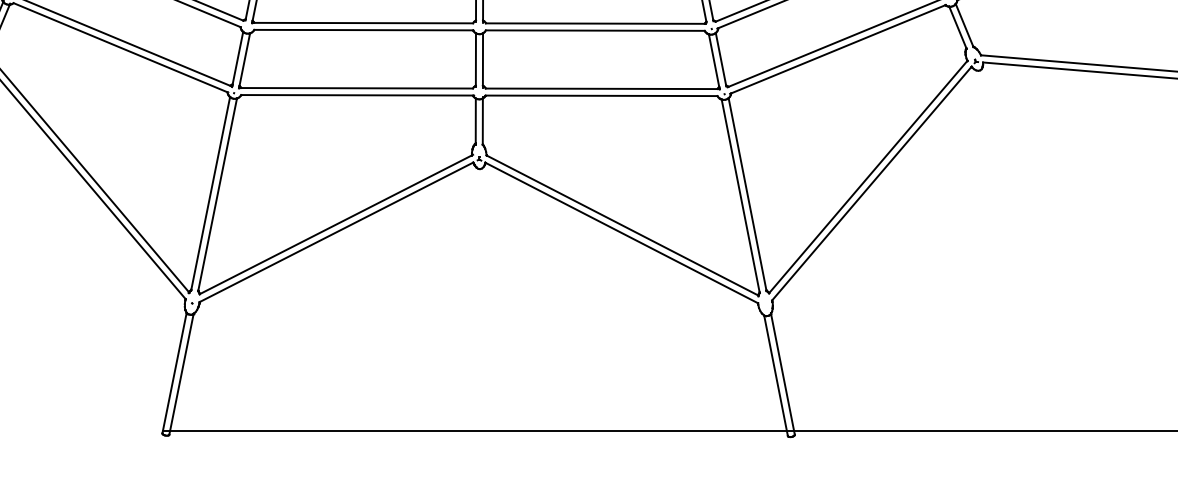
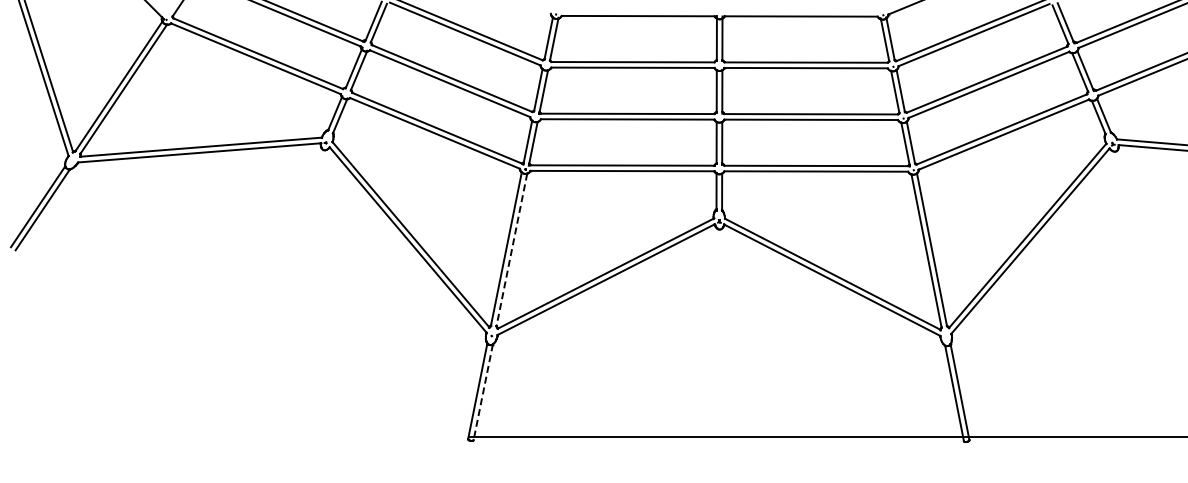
line: (217, 194) -> (511, 249), solid -> dashed
line: (181, 374) -> (483, 392), solid -> dashed

